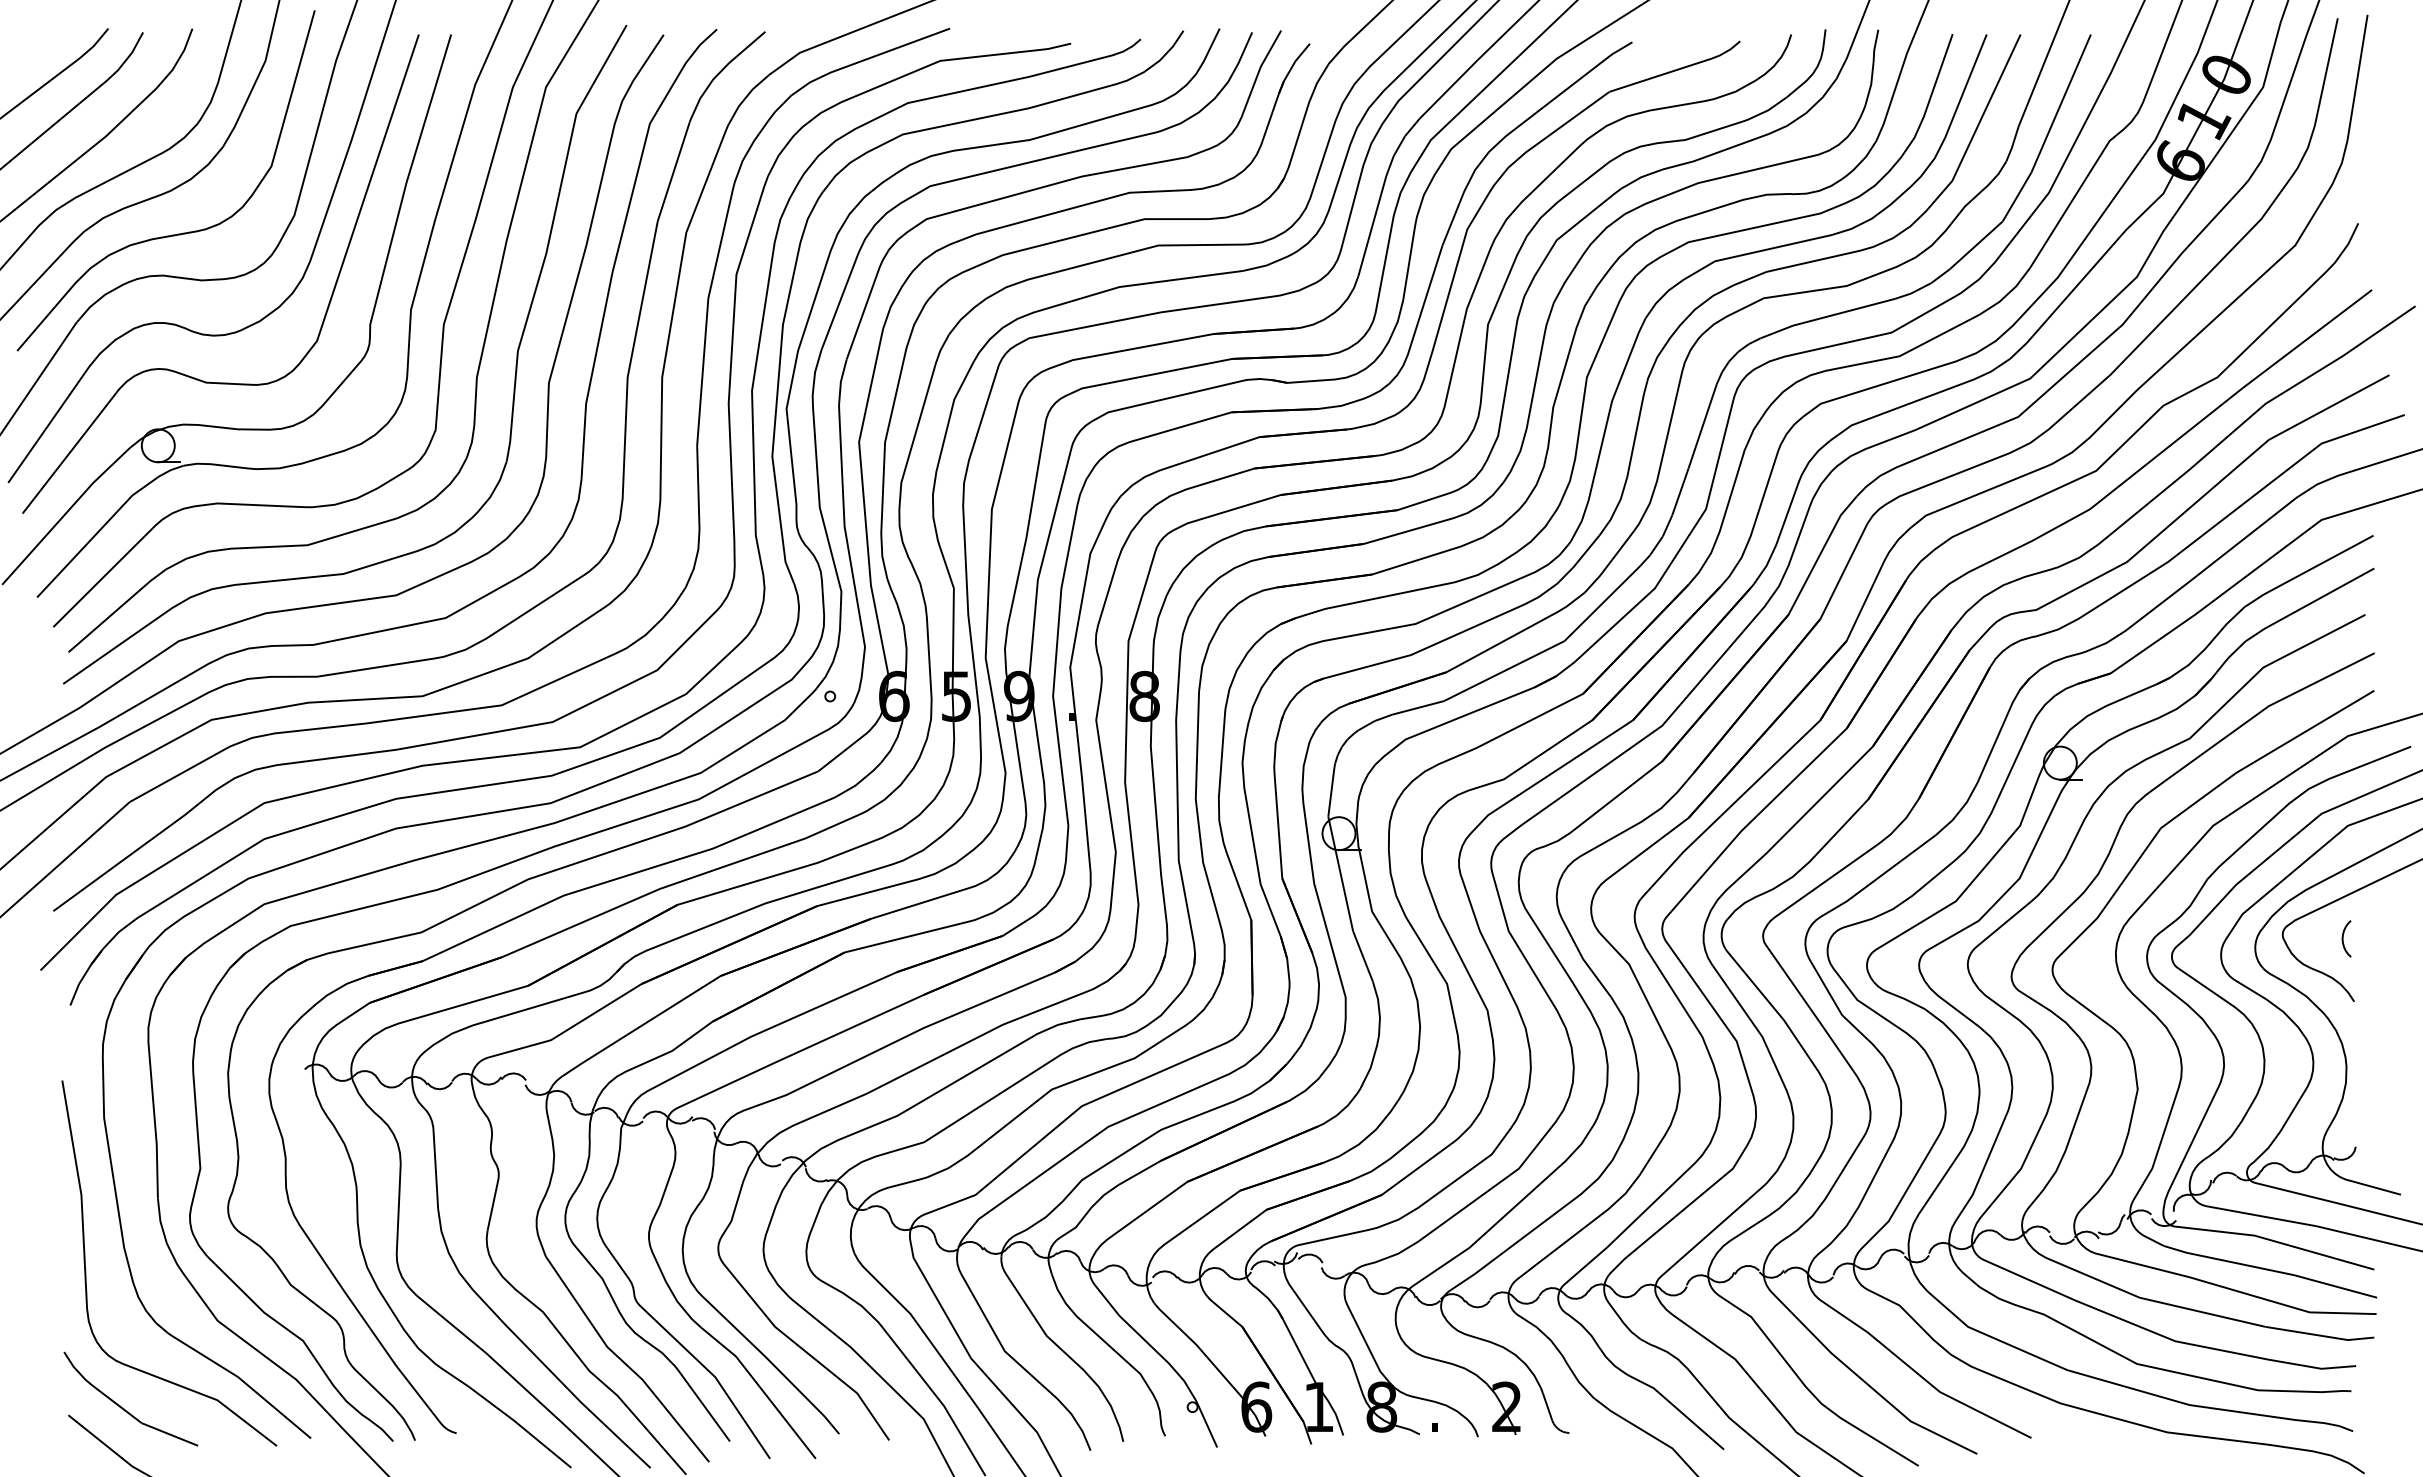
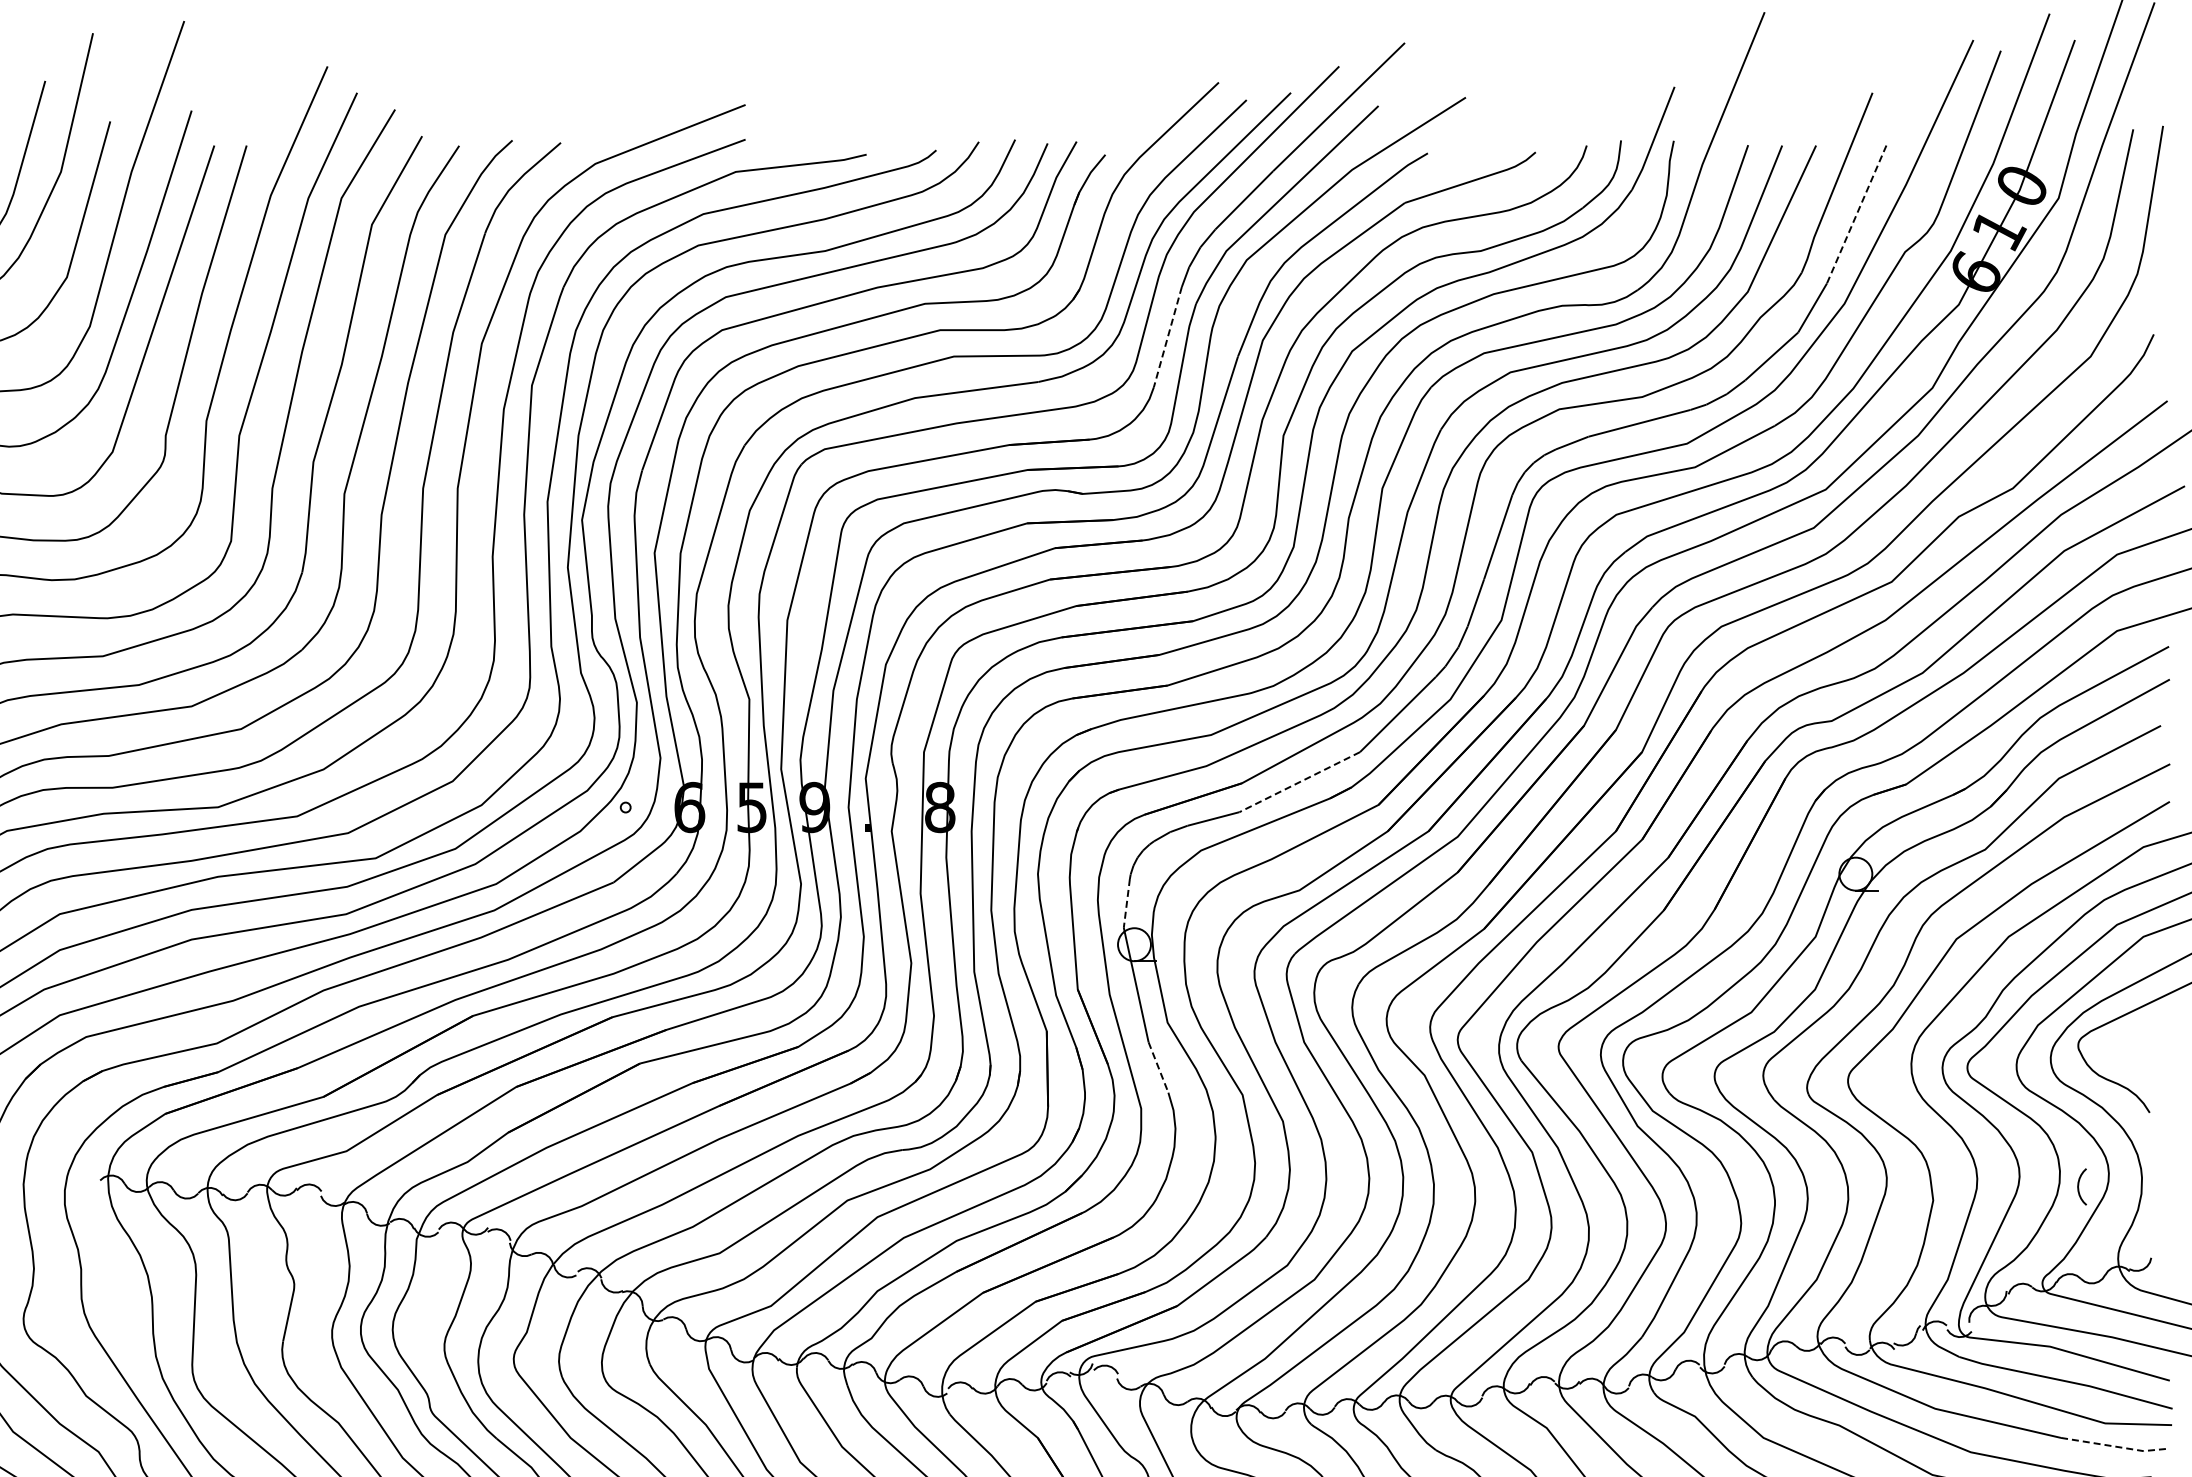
line: (2061, 103) -> (1857, 214), solid -> dashed
line: (1372, 226) -> (1168, 337), solid -> dashed
line: (1503, 671) -> (1299, 782), solid -> dashed
line: (1331, 792) -> (1127, 903), solid -> dashed
curve: (2343, 938) -> (2079, 1186), moved
line: (1363, 956) -> (1159, 1067), solid -> dashed
line: (2320, 1335) -> (2116, 1446), solid -> dashed

